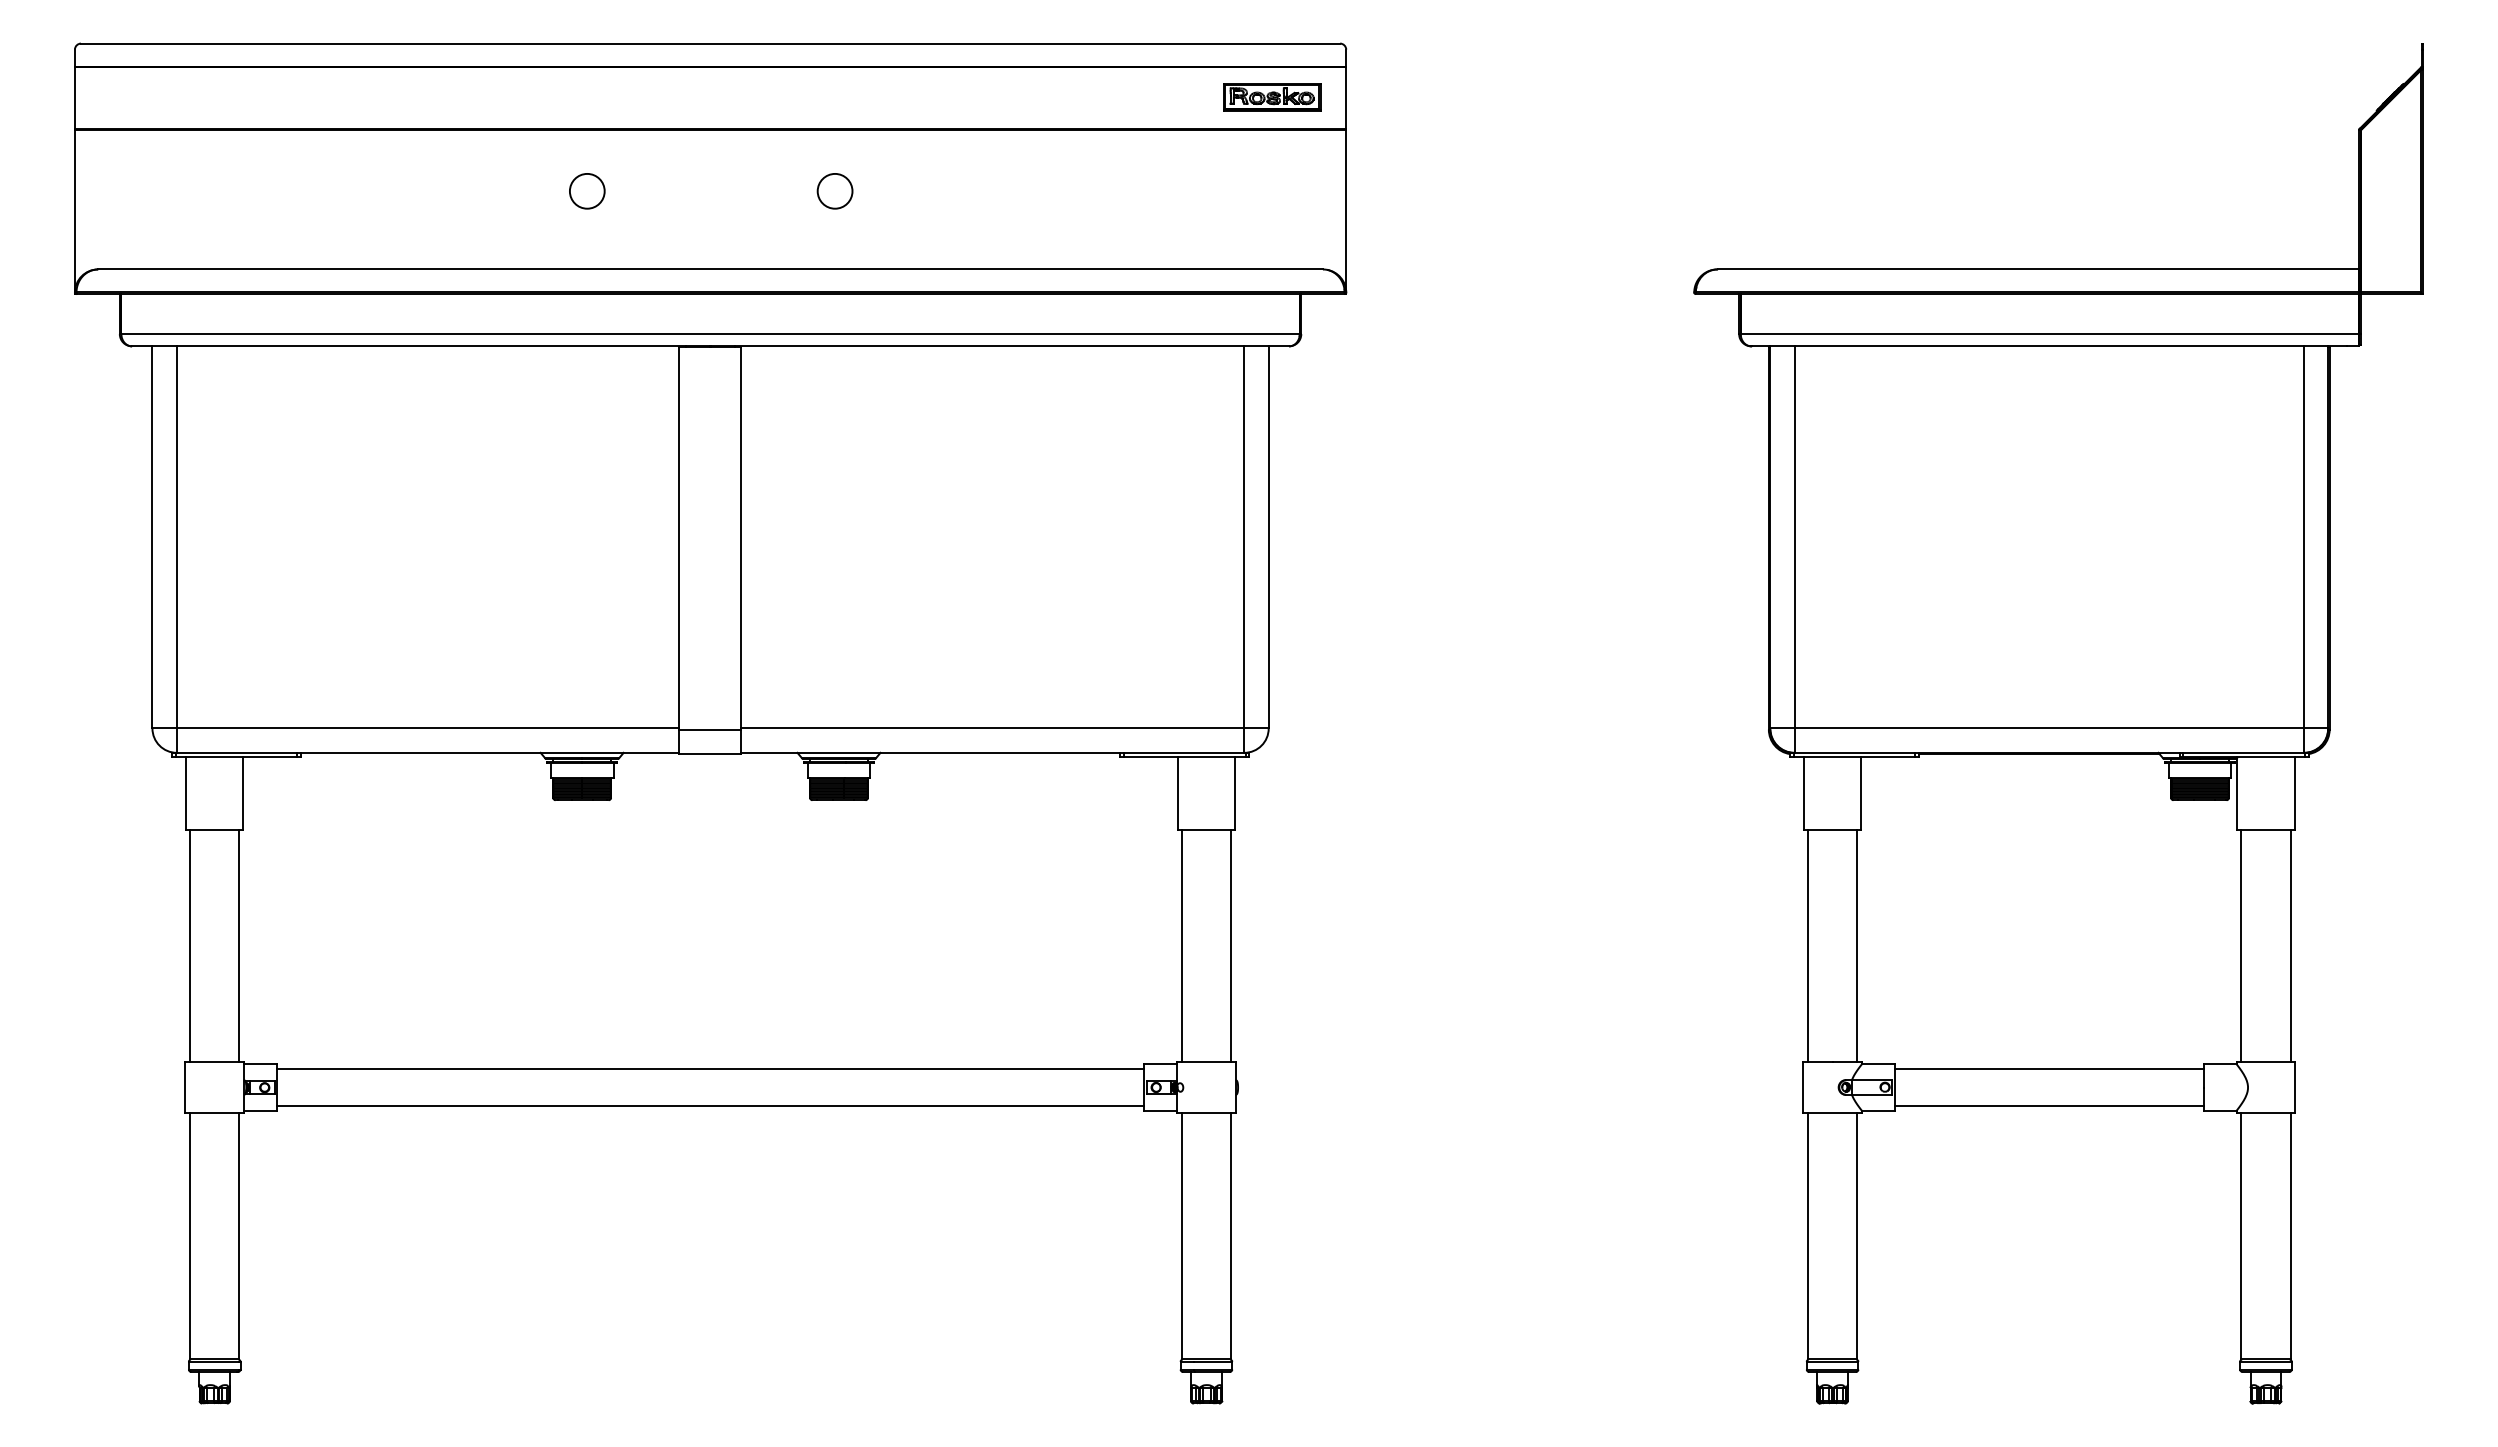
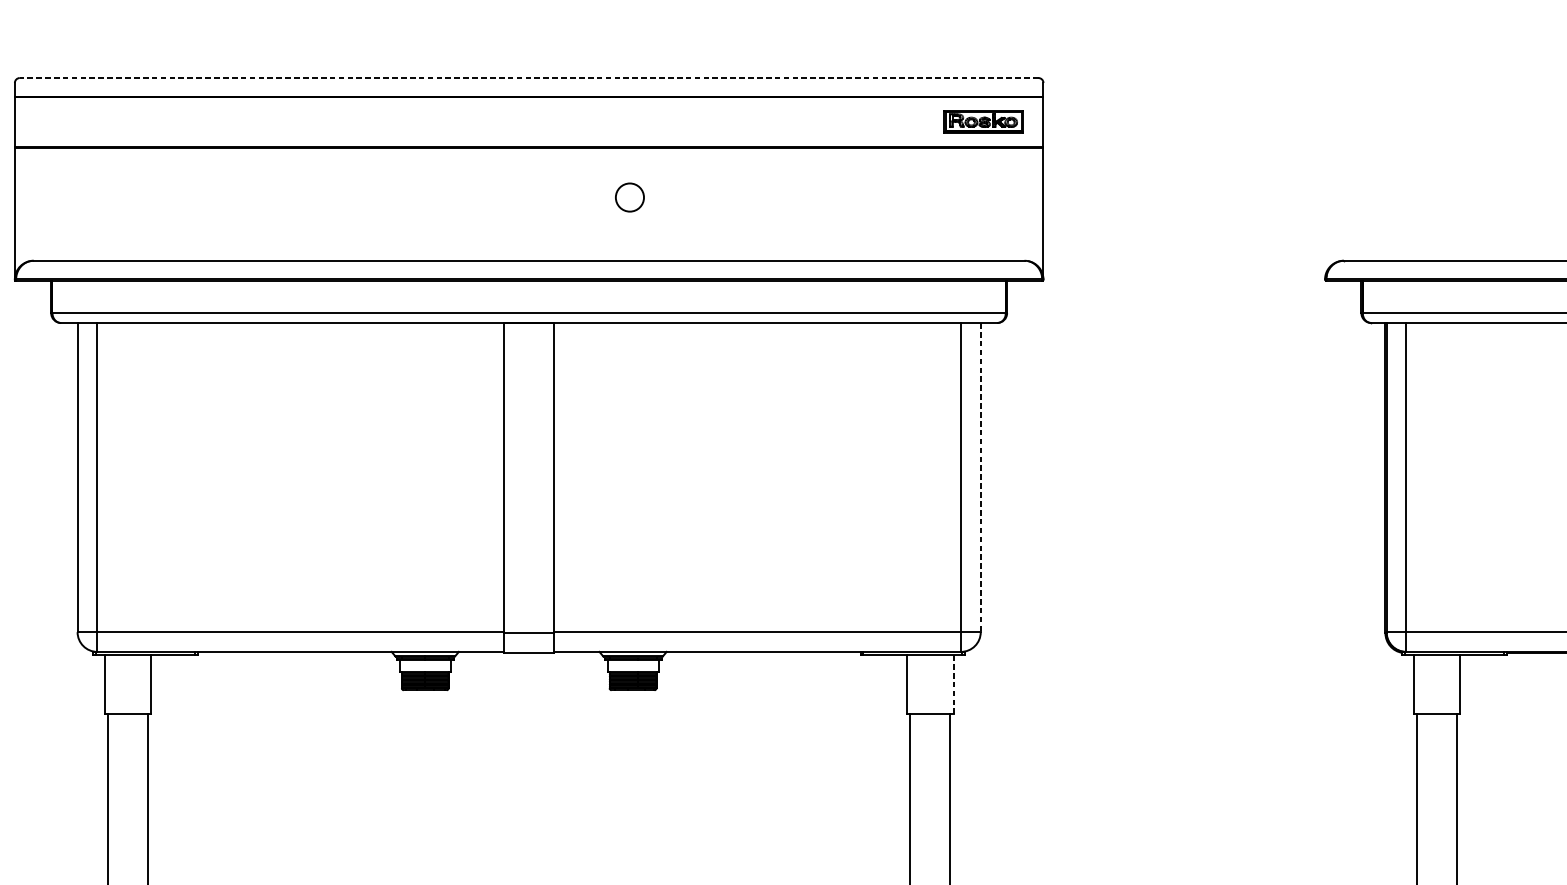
line: (710, 43) -> (529, 77), solid -> dashed
circle: (587, 191) -> (429, 197), removed
line: (1268, 537) -> (980, 477), solid -> dashed
line: (1235, 793) -> (953, 684), solid -> dashed

